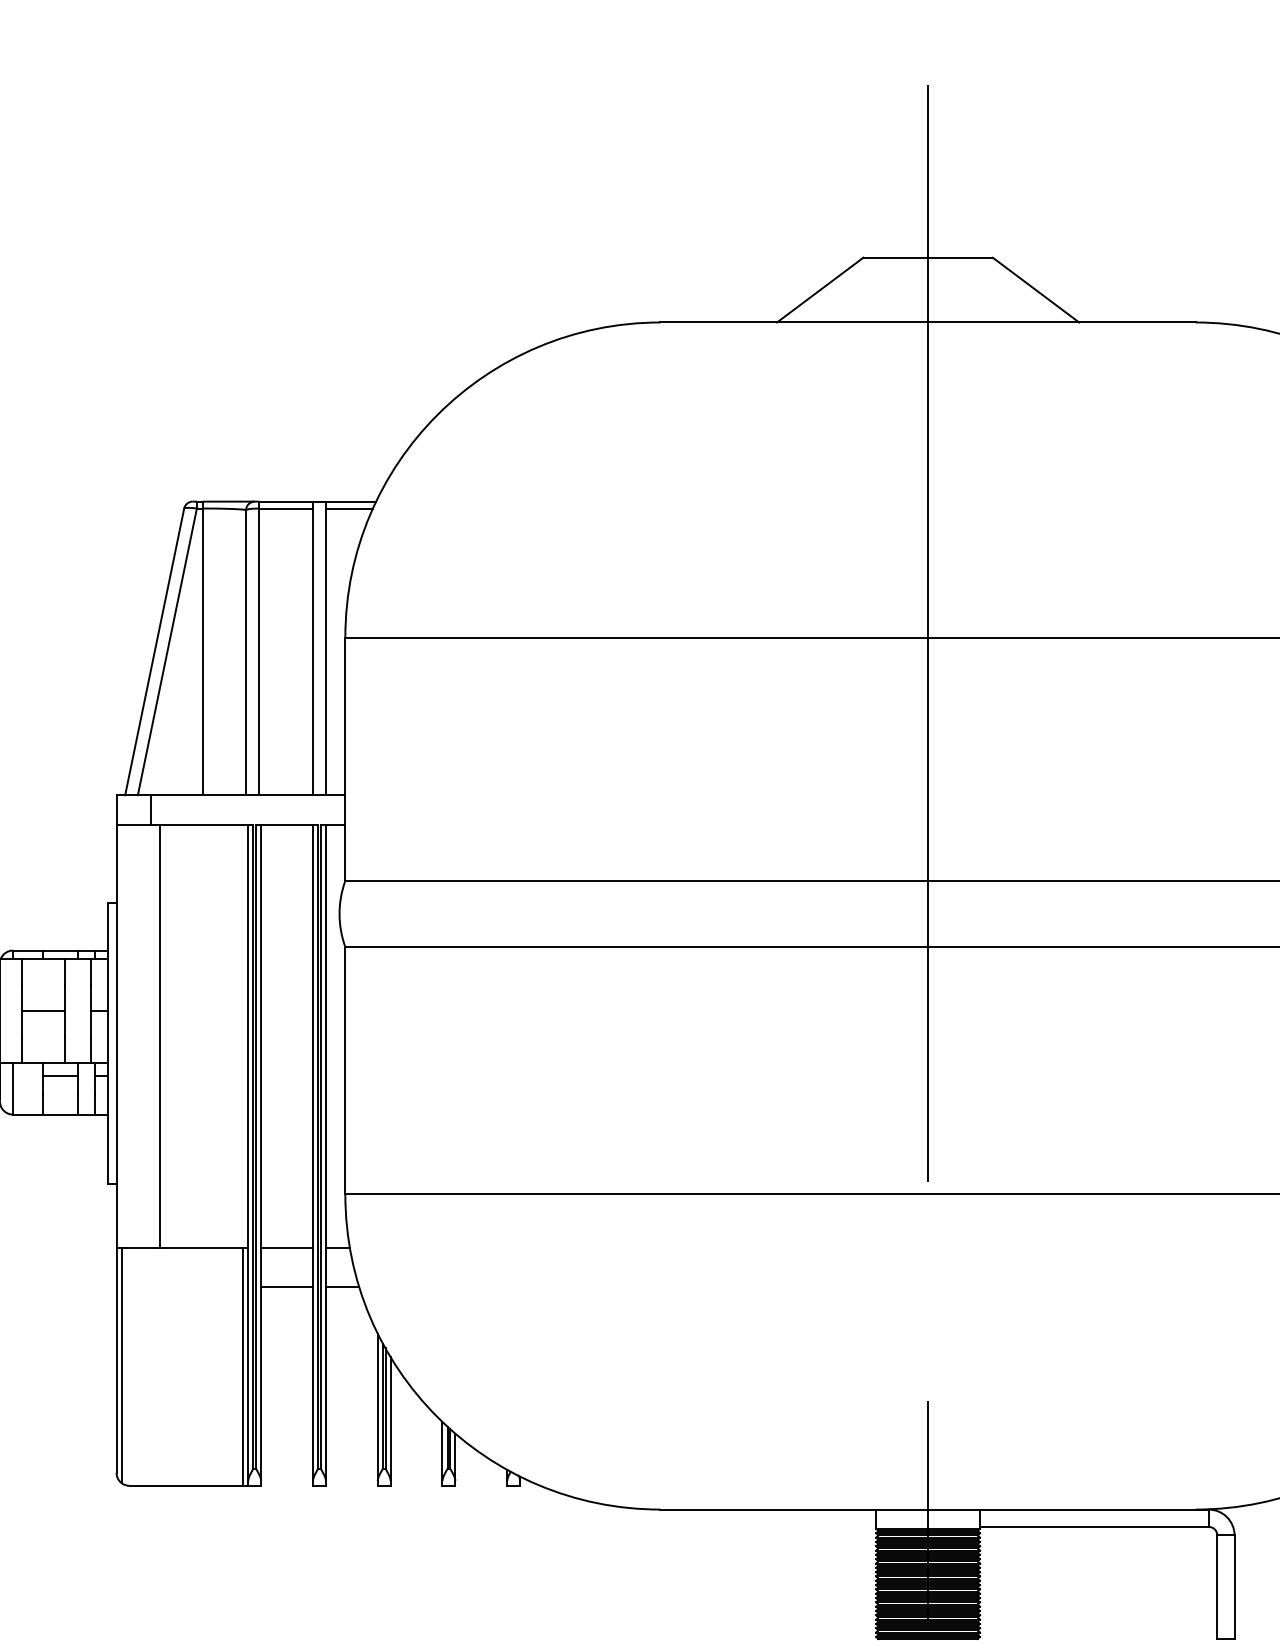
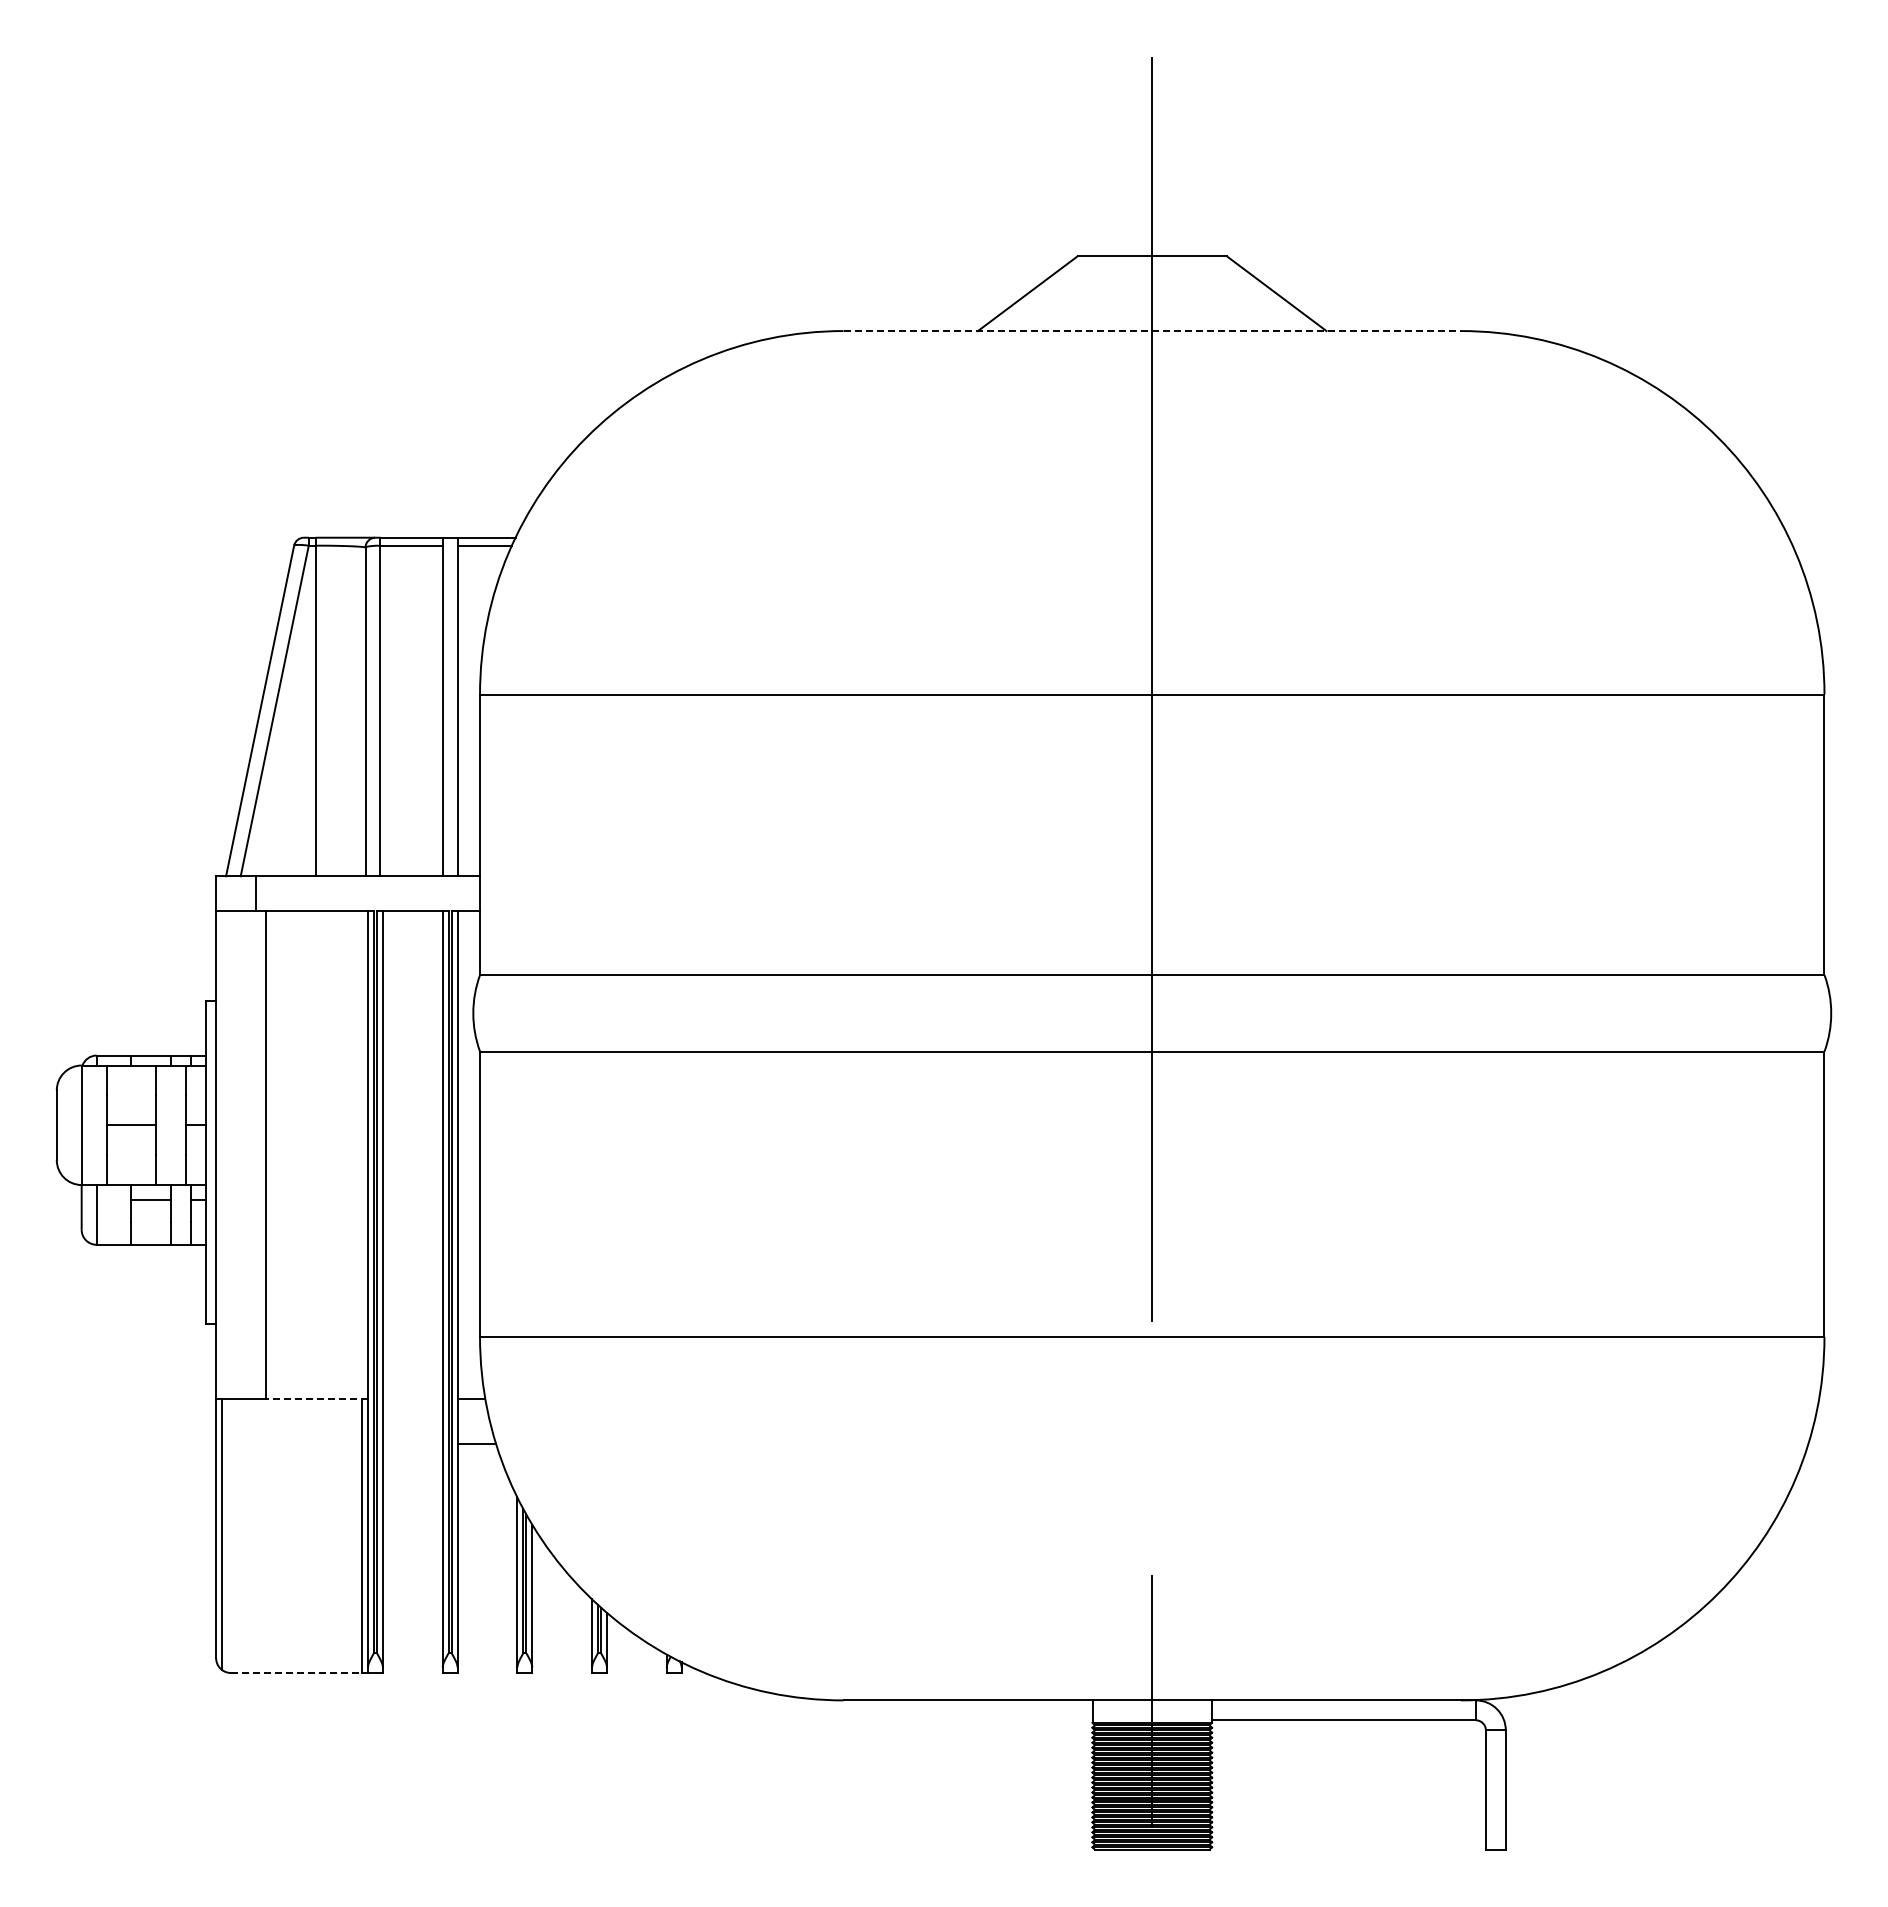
line: (928, 322) -> (1152, 331), solid -> dashed
line: (203, 1248) -> (316, 1399), solid -> dashed
line: (286, 1248) -> (412, 1399), removed
line: (286, 1286) -> (412, 1443), removed
line: (187, 1486) -> (297, 1673), solid -> dashed

